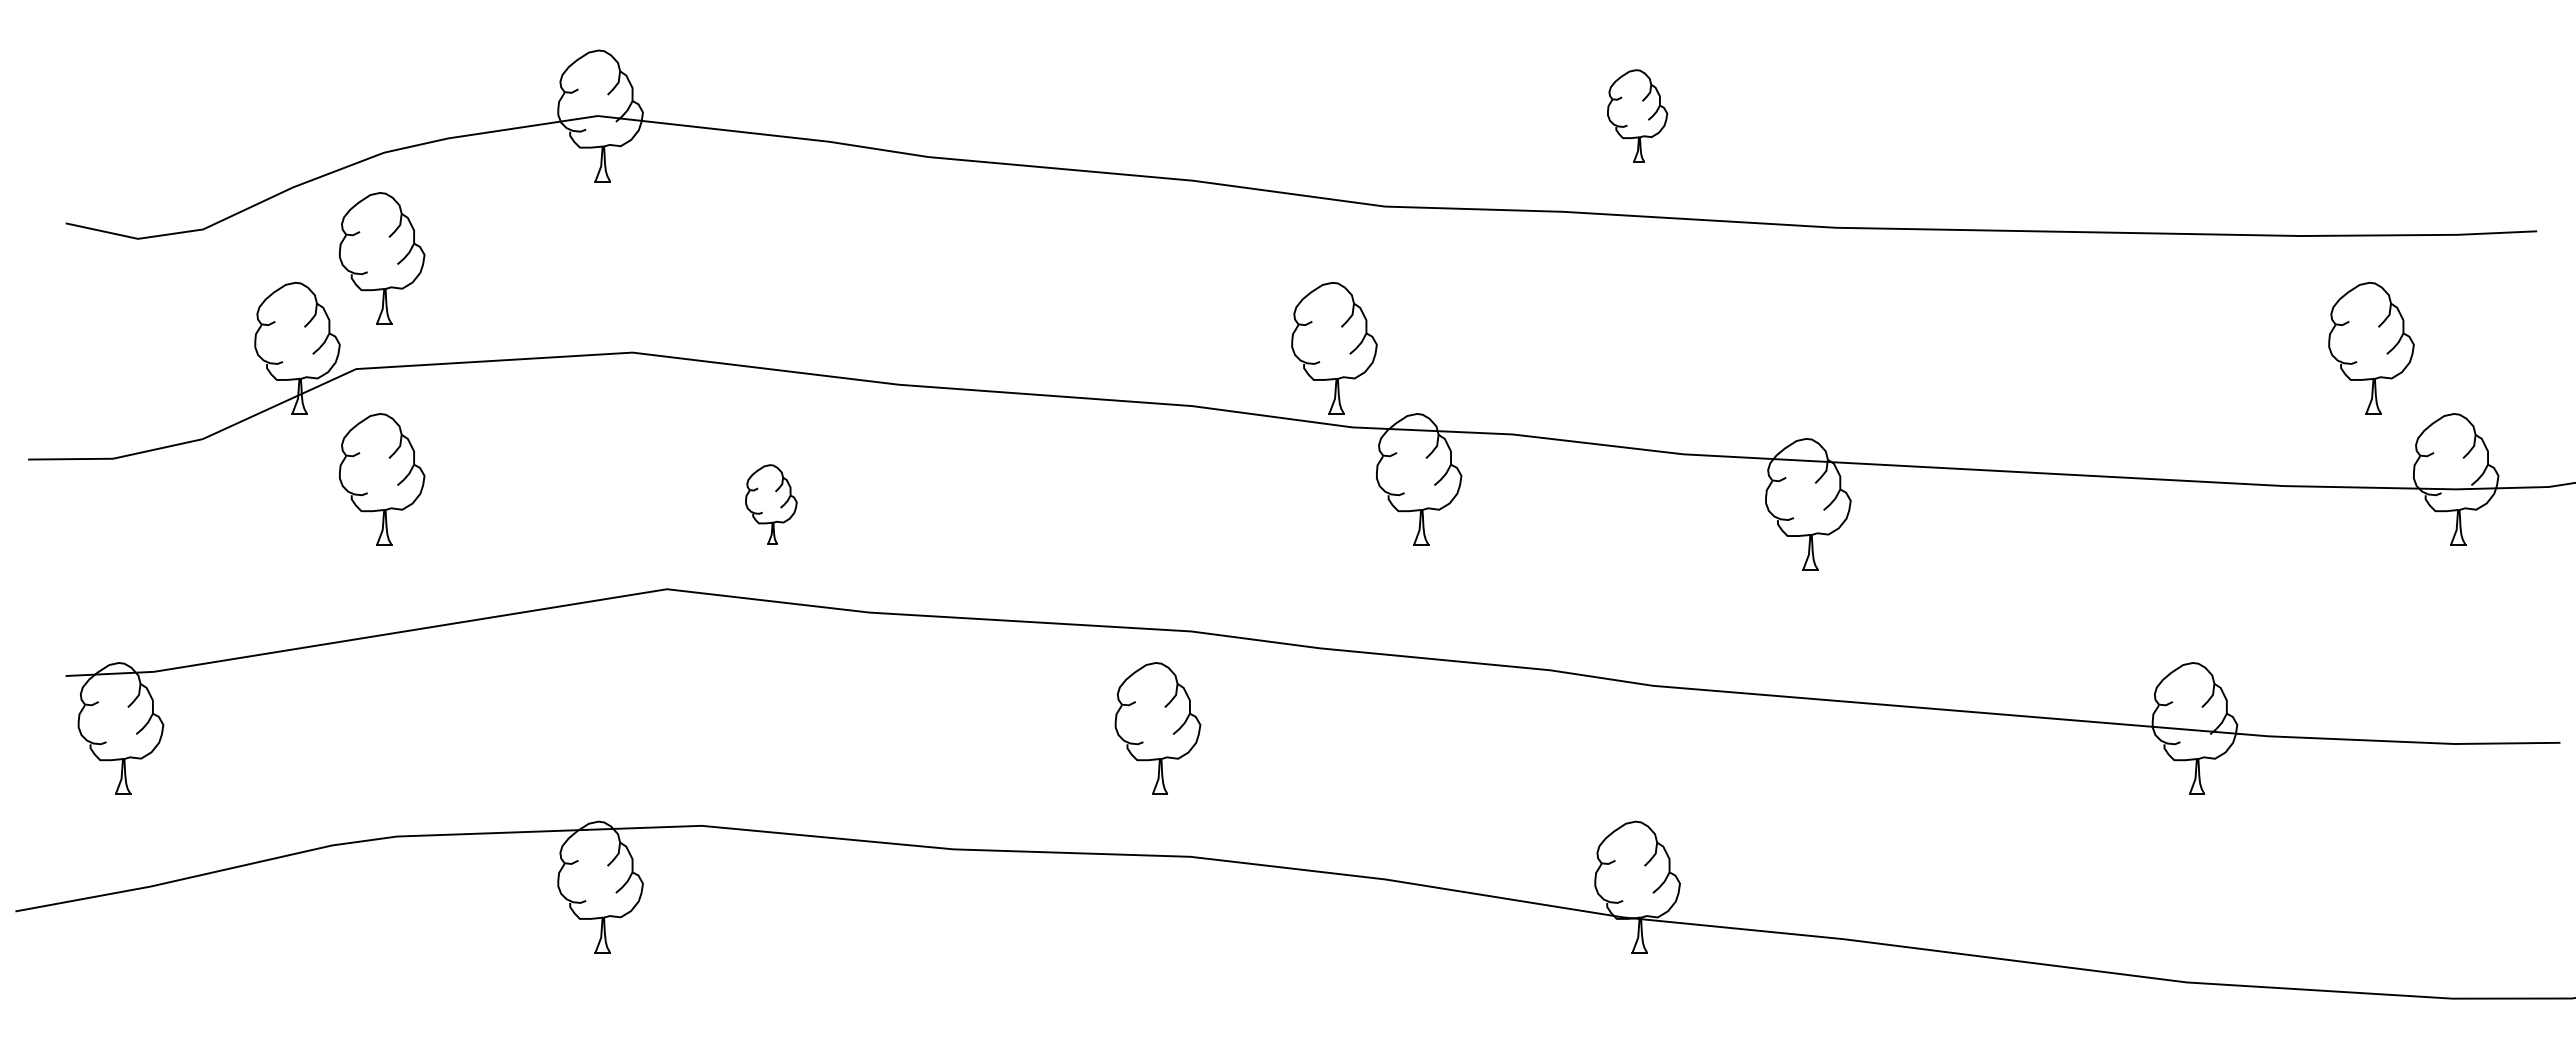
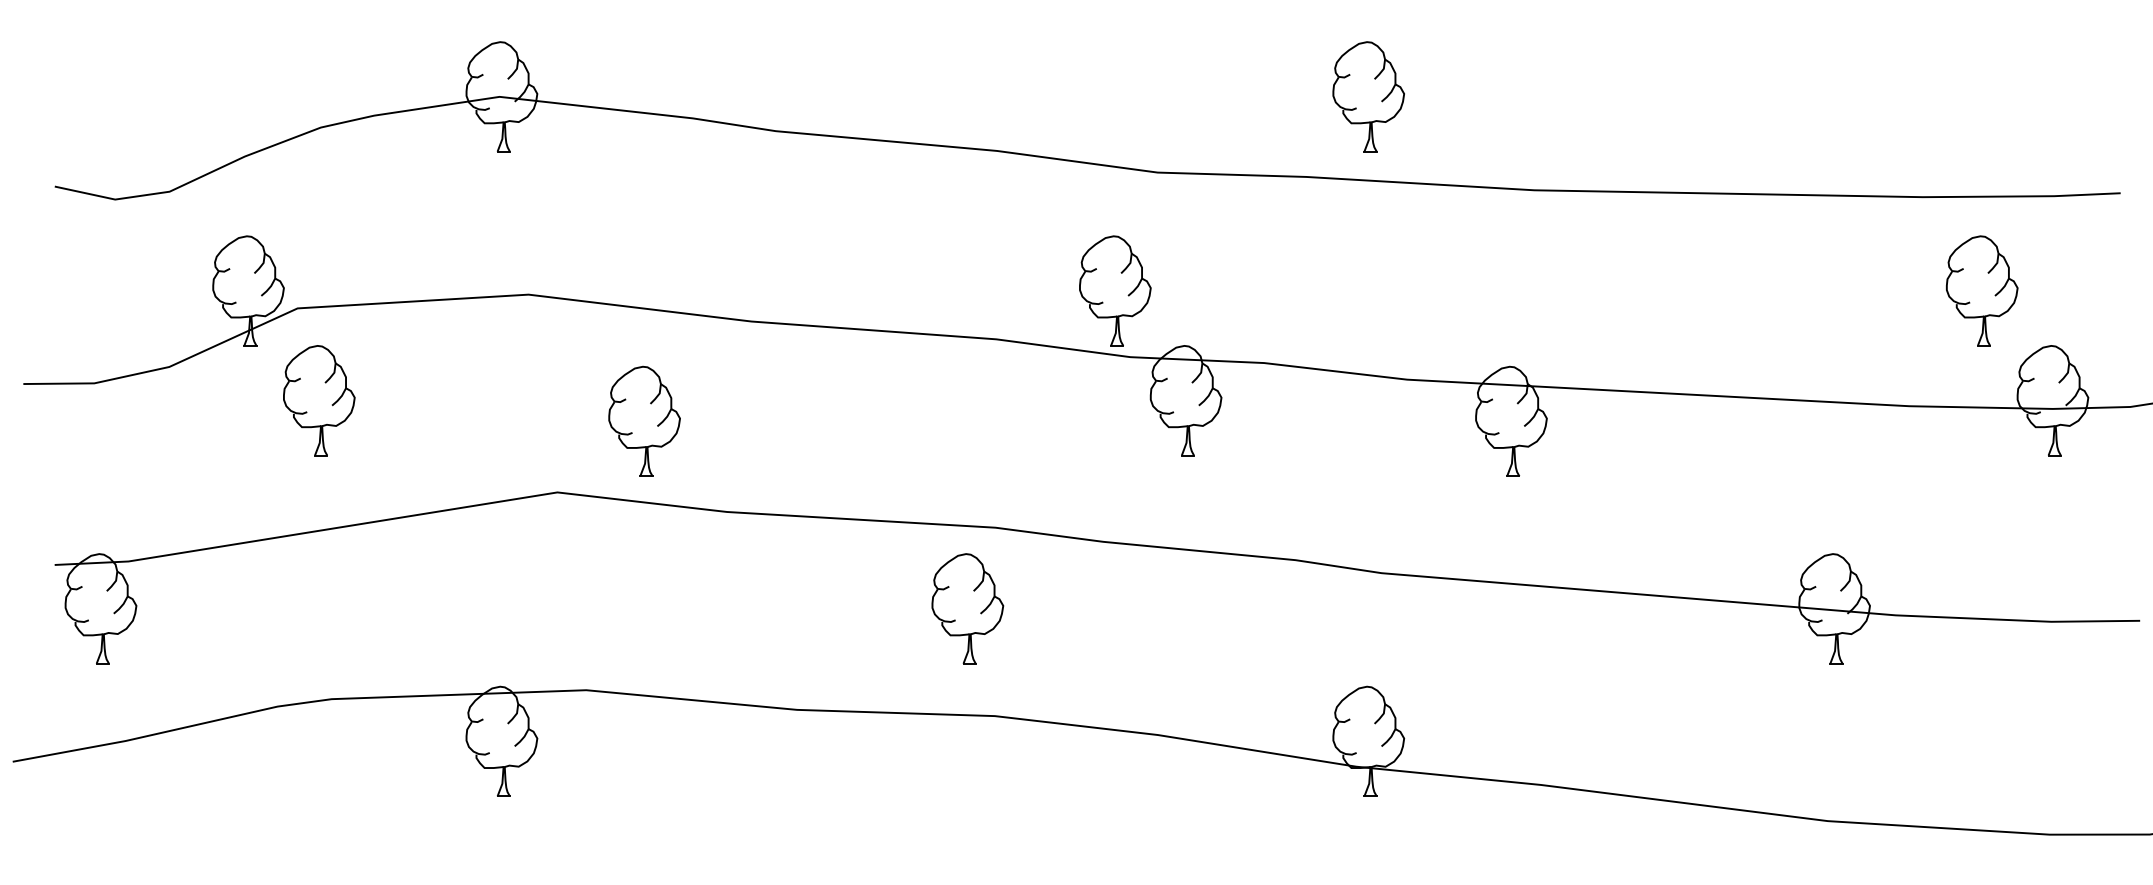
part: (1637, 115) -> (1368, 96), size x1.43
part: (382, 258) -> (319, 215), removed
part: (771, 504) -> (644, 421), size x1.67

